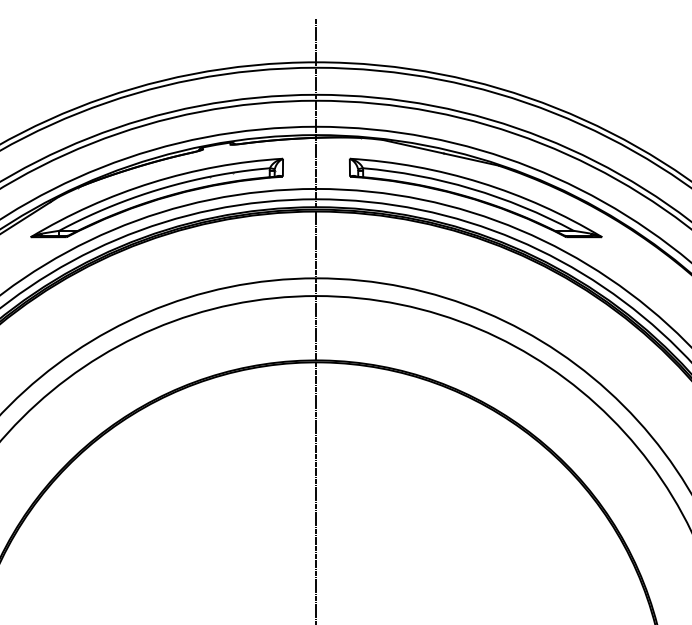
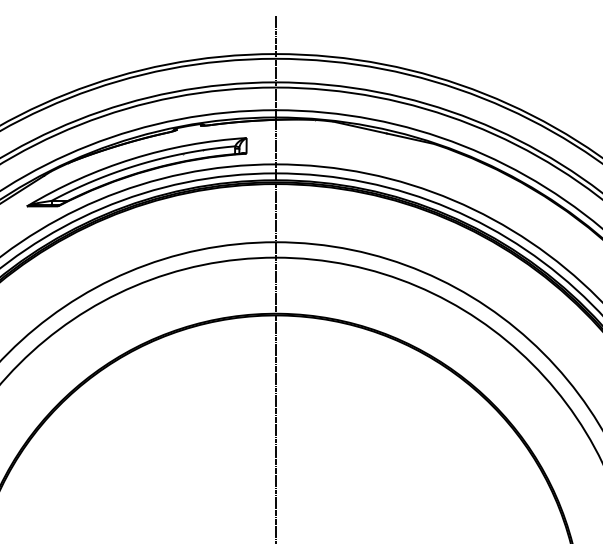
part: (475, 197) -> (414, 171), removed

